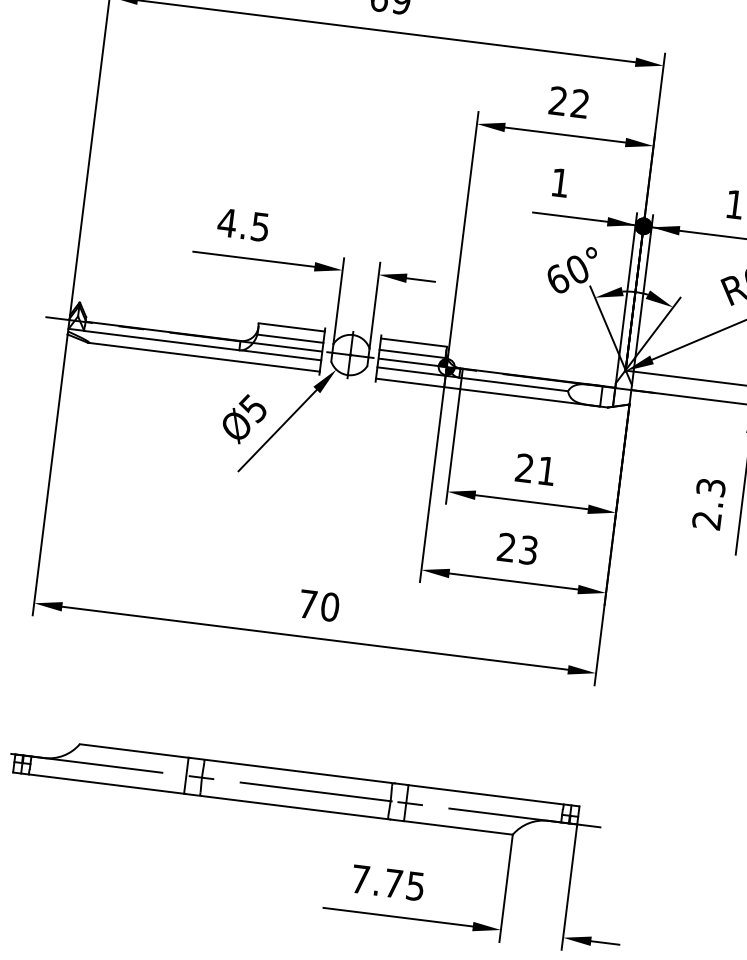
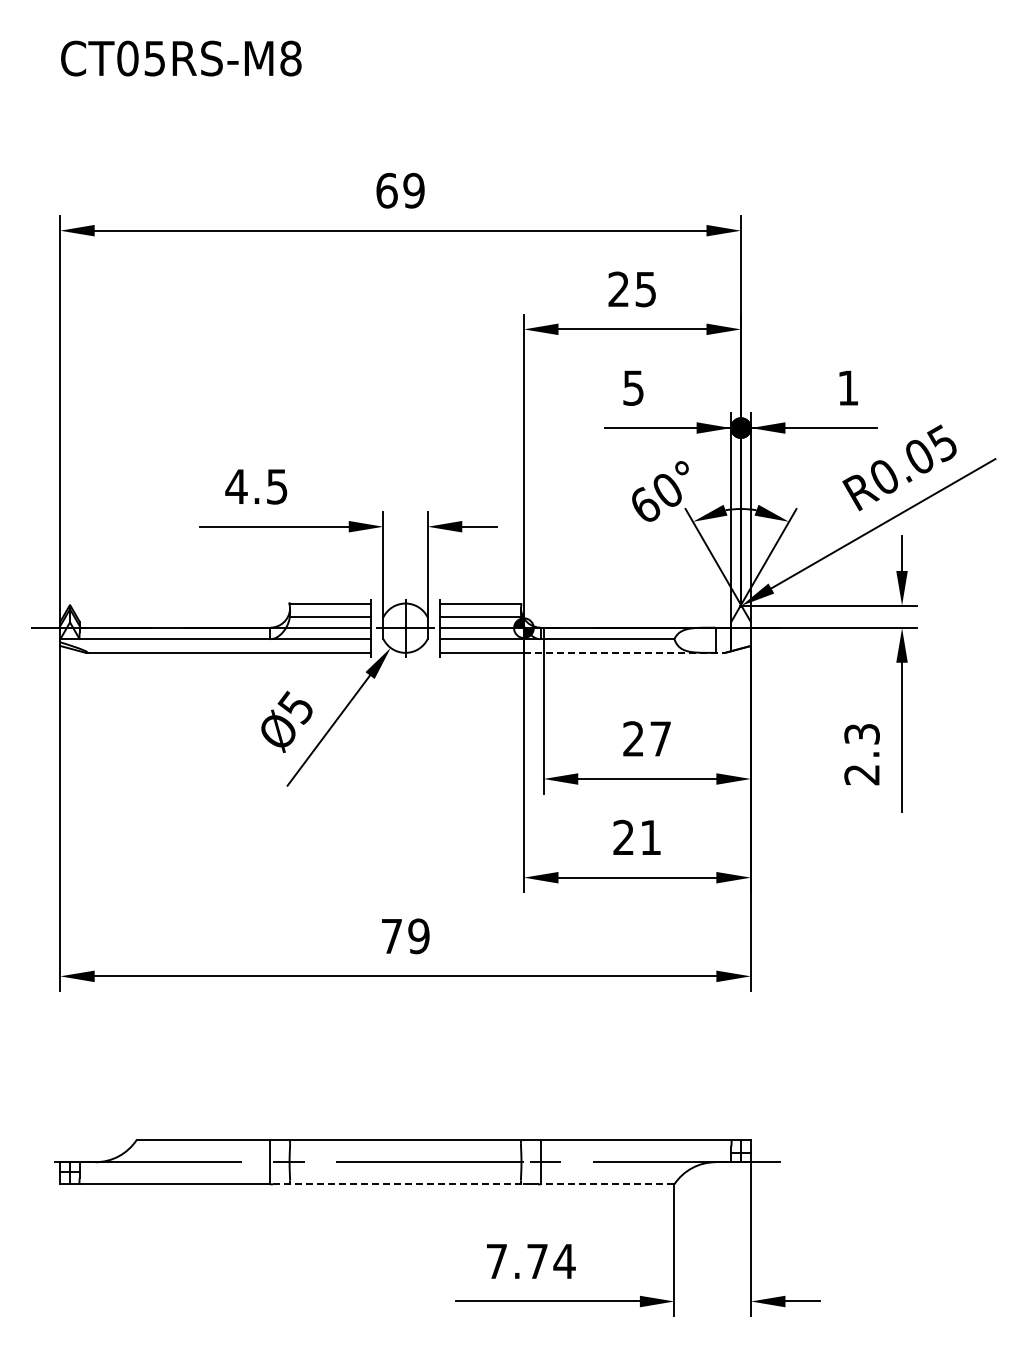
text: (579, 103) -> (645, 289), 22 -> 25
text: (560, 182) -> (633, 387), 1 -> 5
line: (526, 397) -> (624, 652), solid -> dashed
text: (546, 470) -> (660, 738), 21 -> 27
text: (528, 550) -> (650, 837), 23 -> 21
text: (329, 607) -> (418, 936), 70 -> 79
line: (288, 806) -> (398, 1184), solid -> dashed
line: (458, 828) -> (607, 1184), solid -> dashed
text: (415, 886) -> (564, 1261), 7.75 -> 7.74

